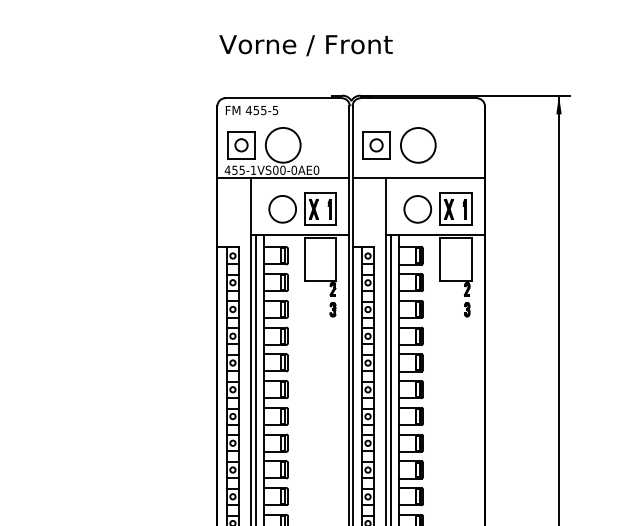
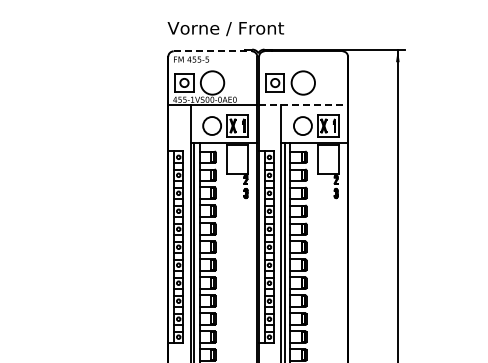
text: (305, 46) -> (225, 29), moved
line: (283, 98) -> (212, 51), solid -> dashed
line: (418, 178) -> (303, 105), solid -> dashed

